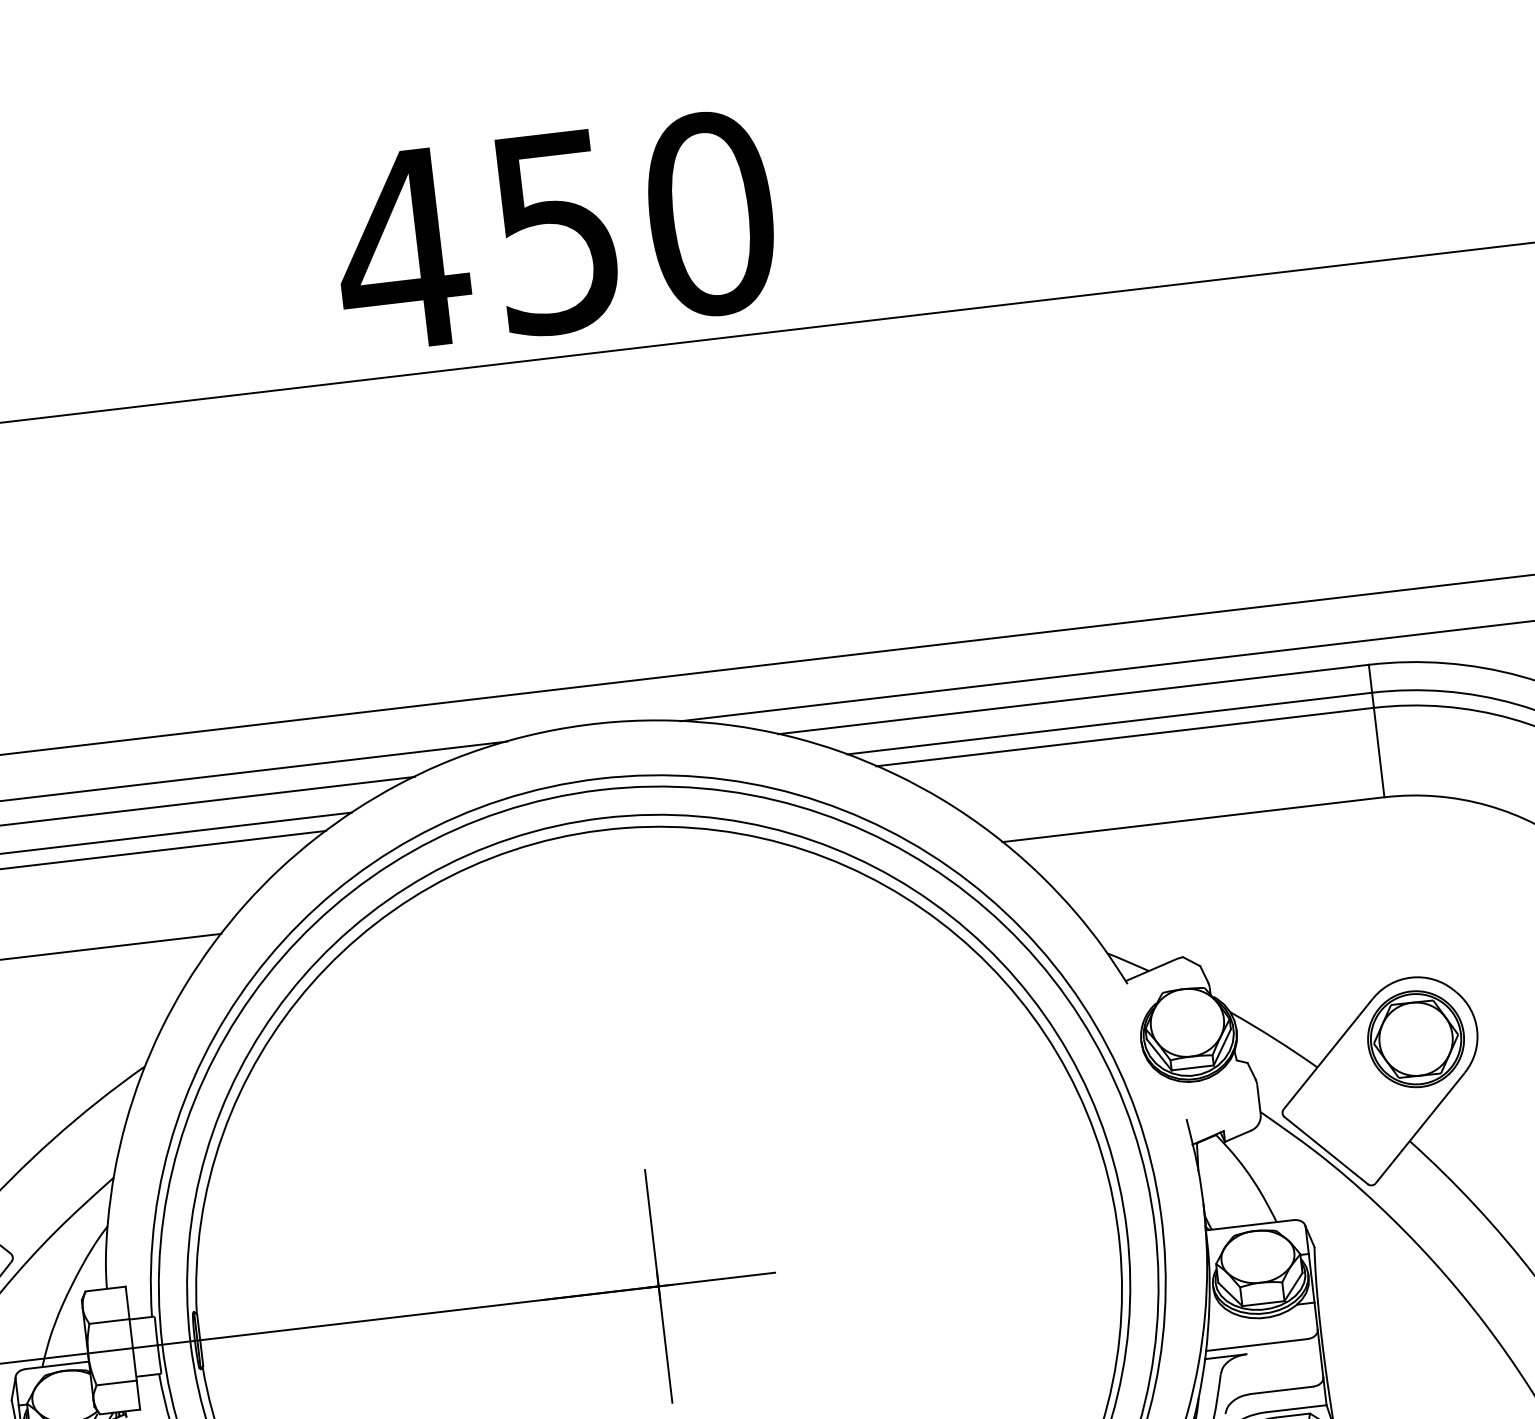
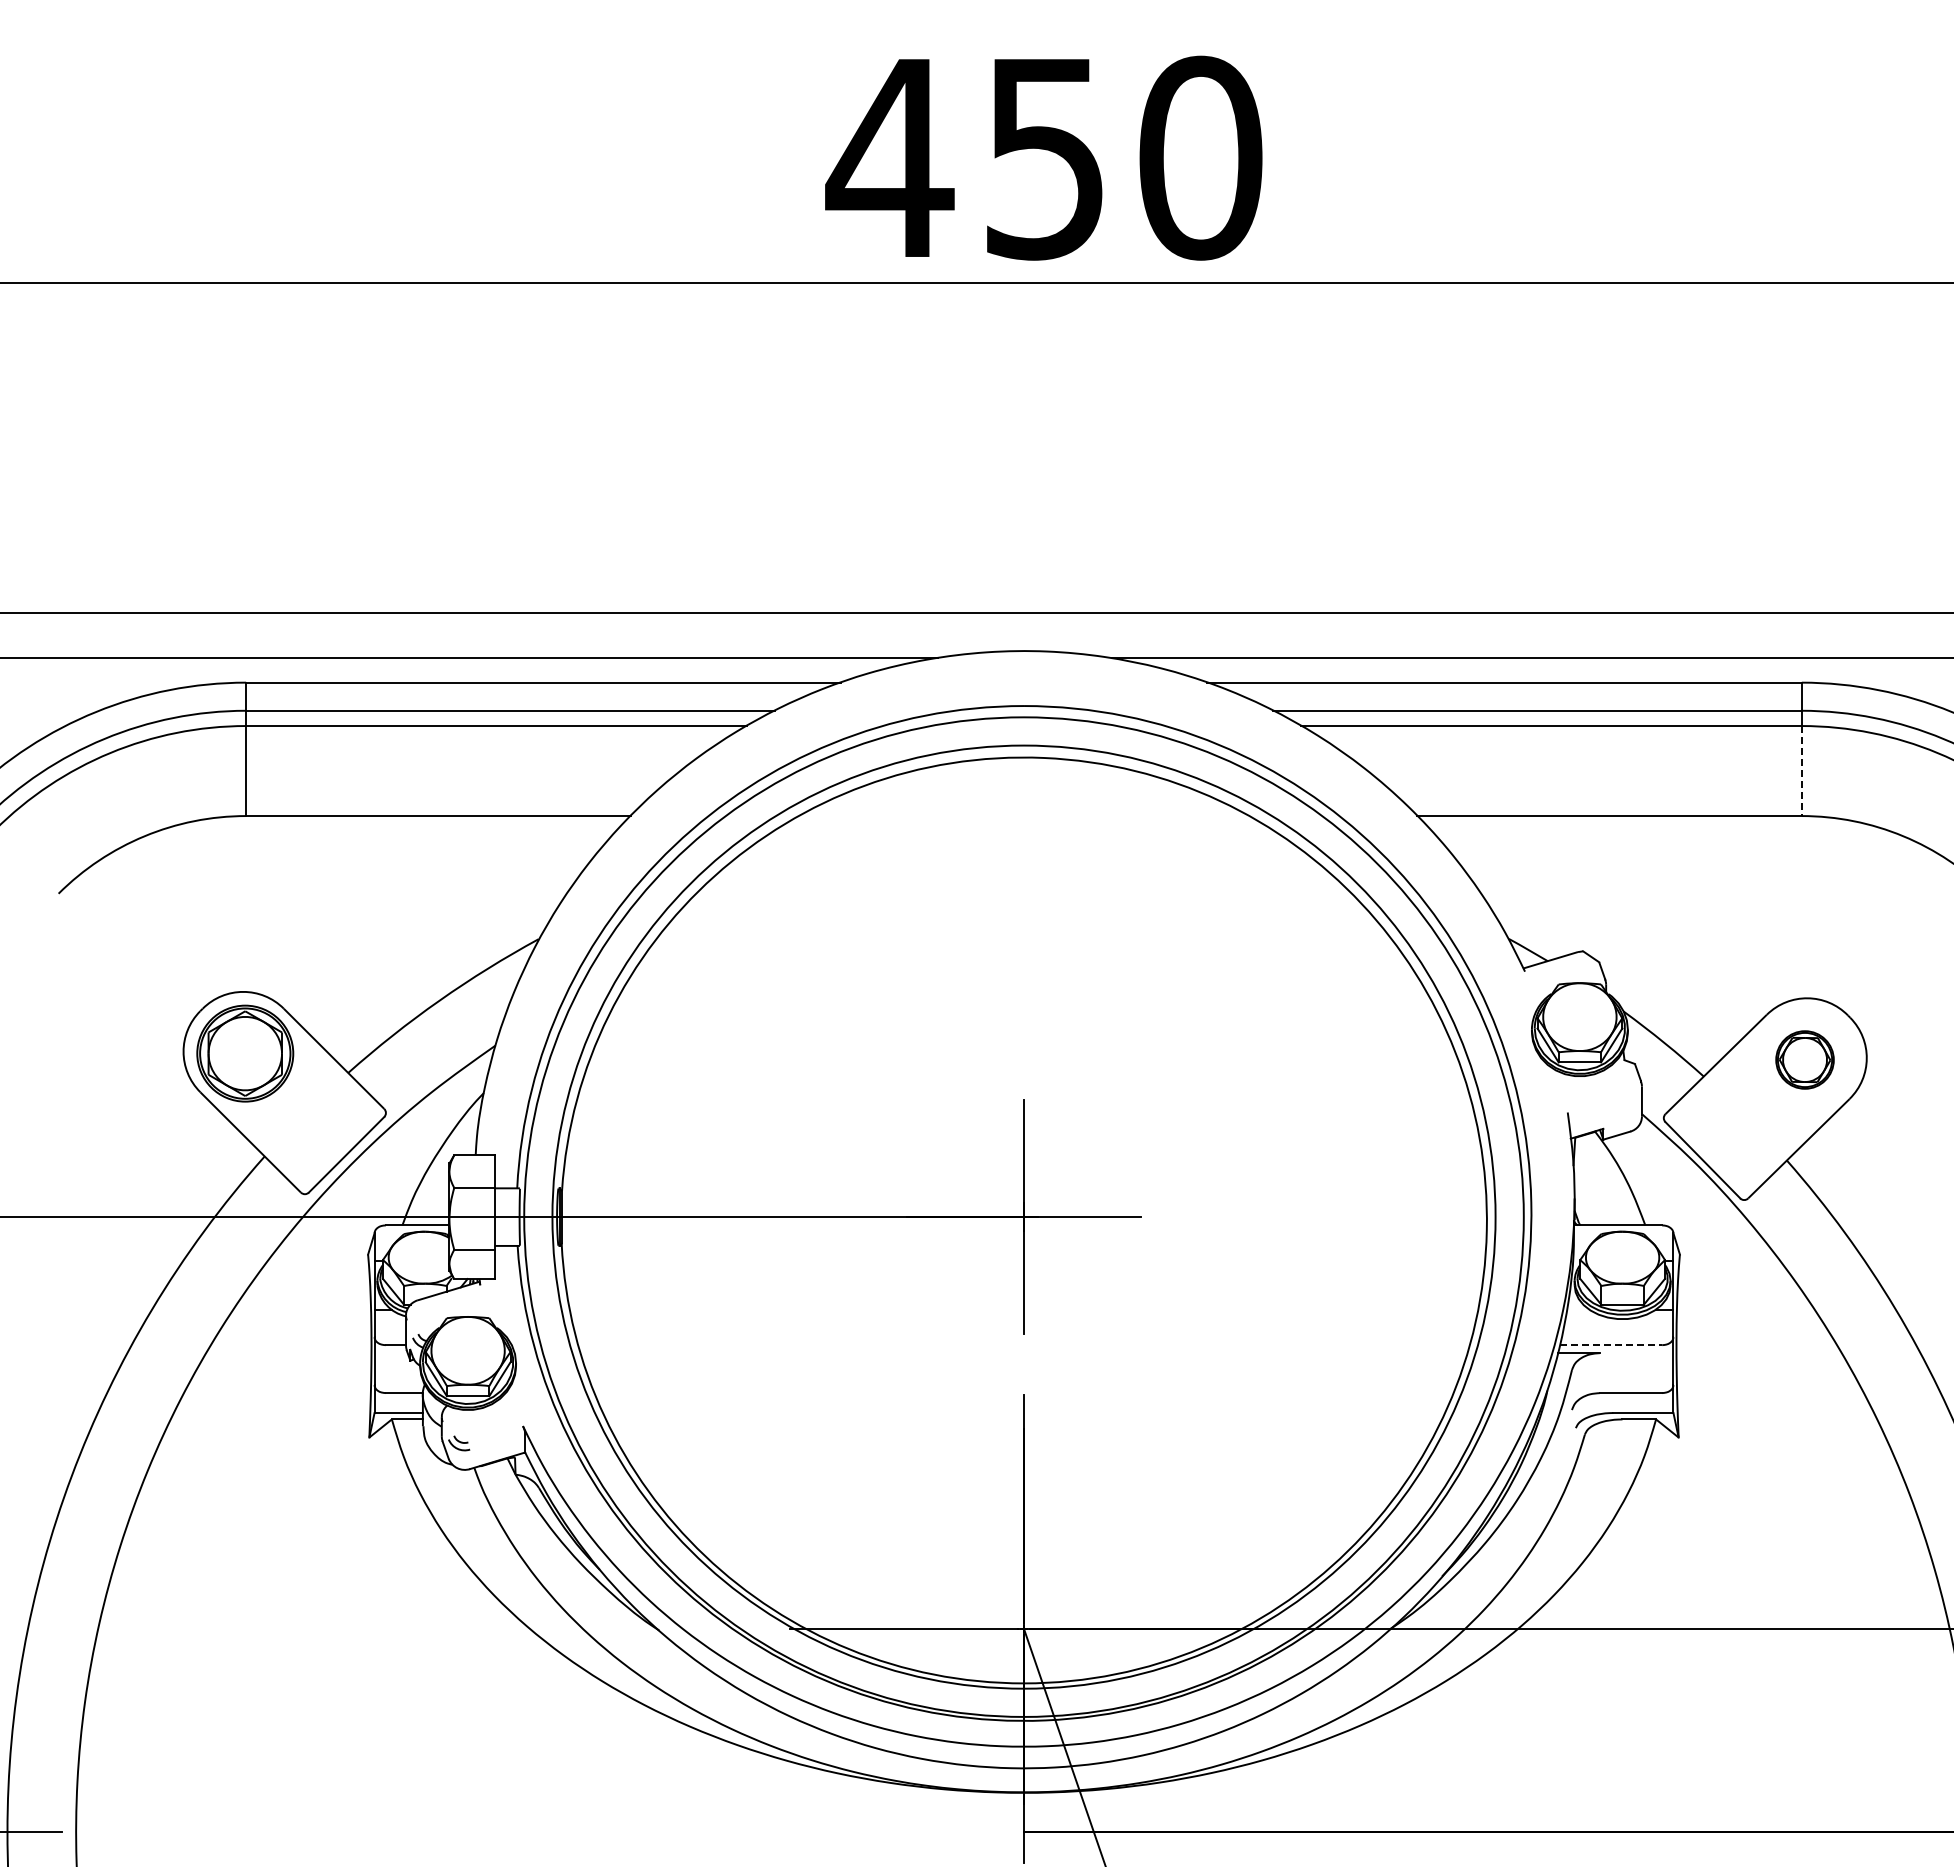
line: (1378, 753) -> (1801, 771), solid -> dashed
part: (1415, 1038) -> (1804, 1059), size x0.6
line: (1257, 1345) -> (1611, 1345), solid -> dashed

